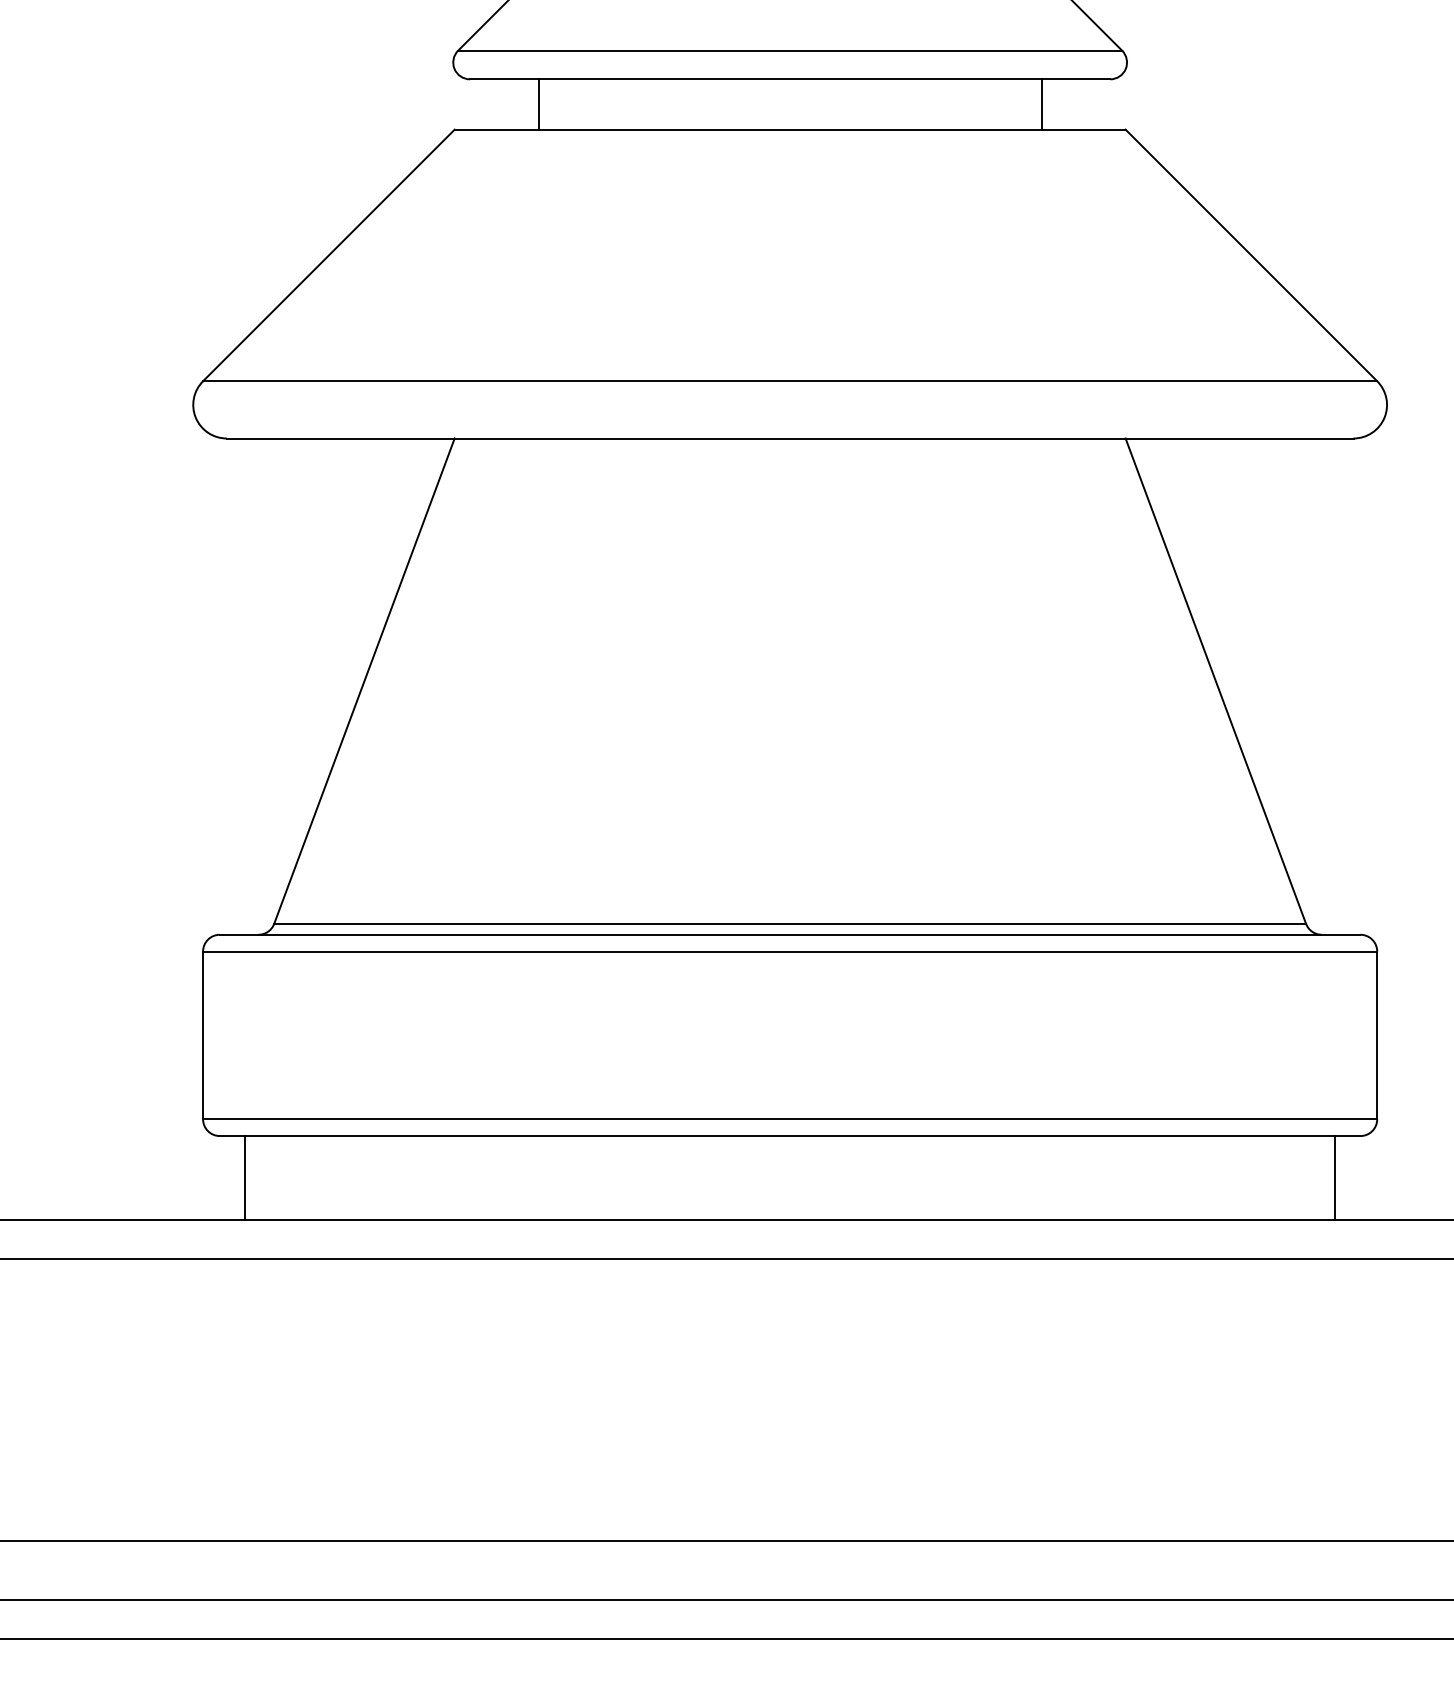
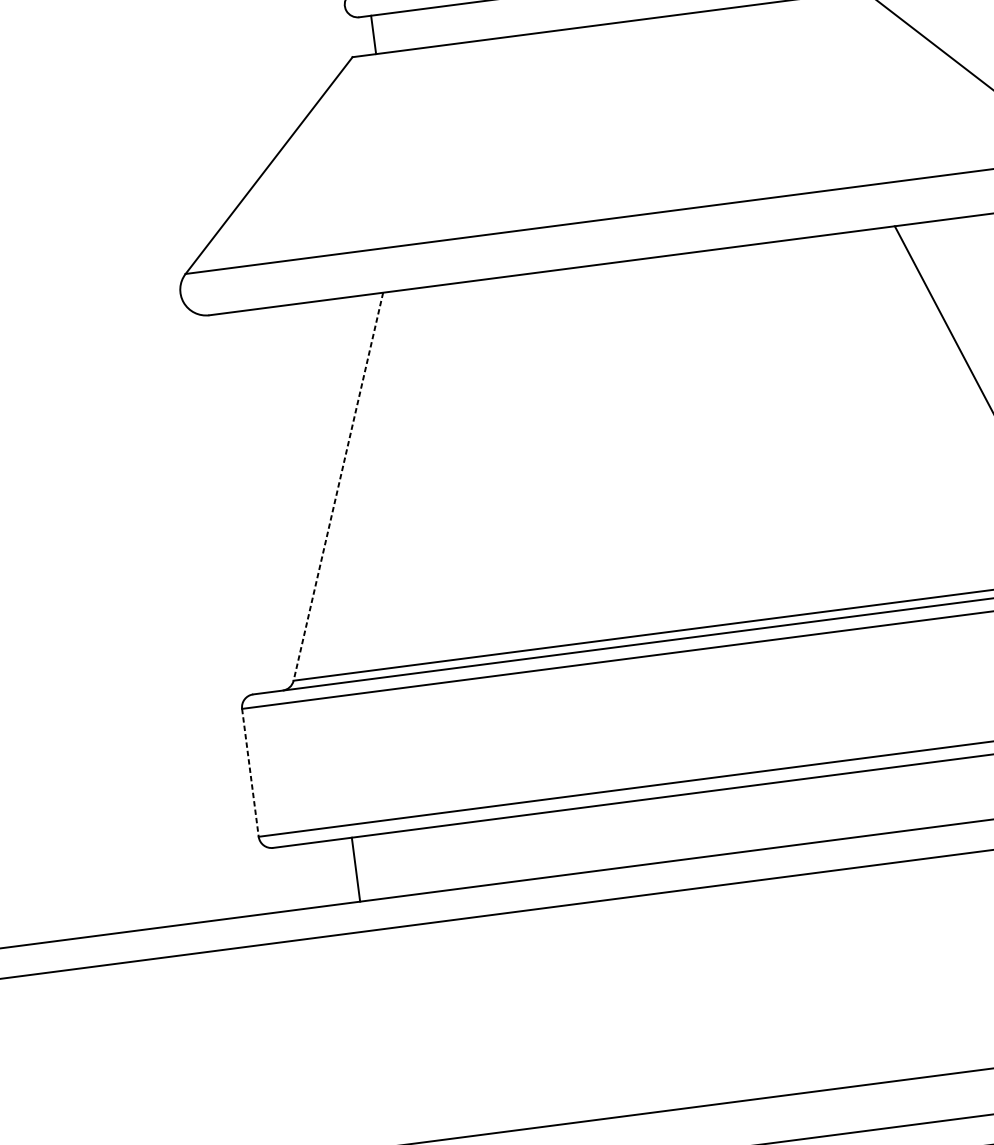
line: (538, 104) -> (373, 34), moved
line: (364, 681) -> (338, 486), solid -> dashed
line: (203, 1035) -> (250, 772), solid -> dashed
line: (245, 1177) -> (356, 869), moved

